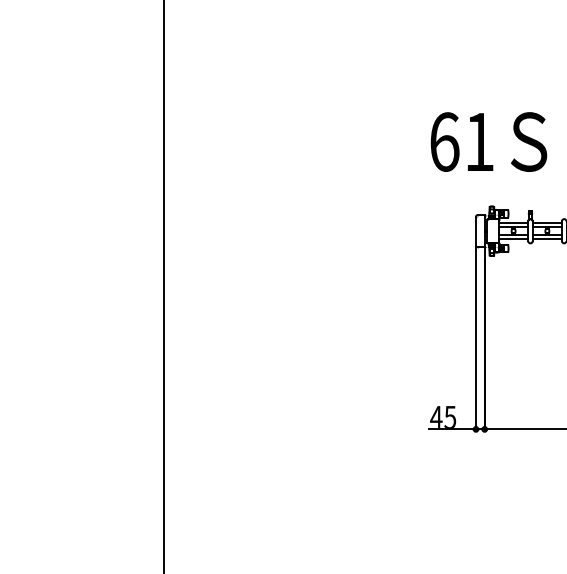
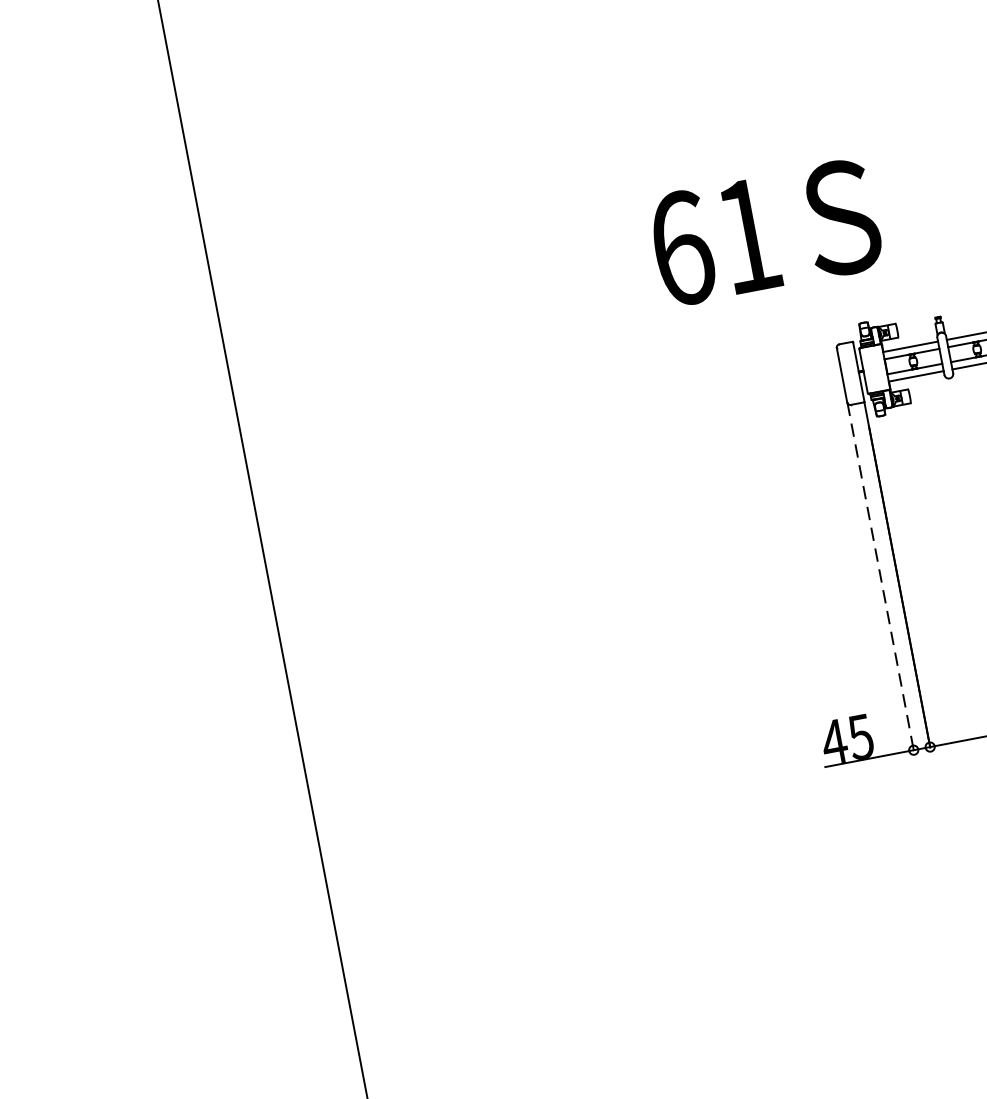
text: (488, 141) -> (764, 231), moved
line: (476, 337) -> (881, 576), solid -> dashed

